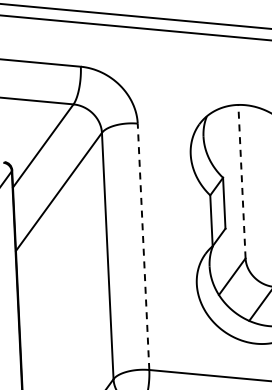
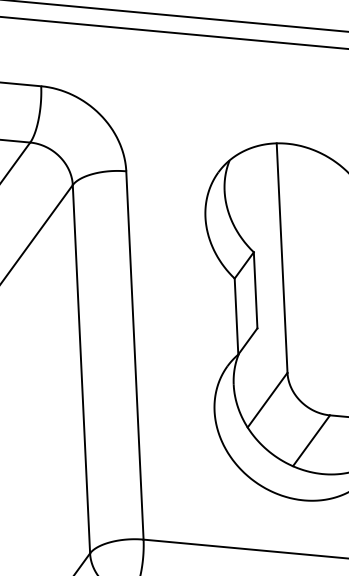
line: (241, 181) -> (281, 257), dashed -> solid
line: (143, 246) -> (134, 355), dashed -> solid

